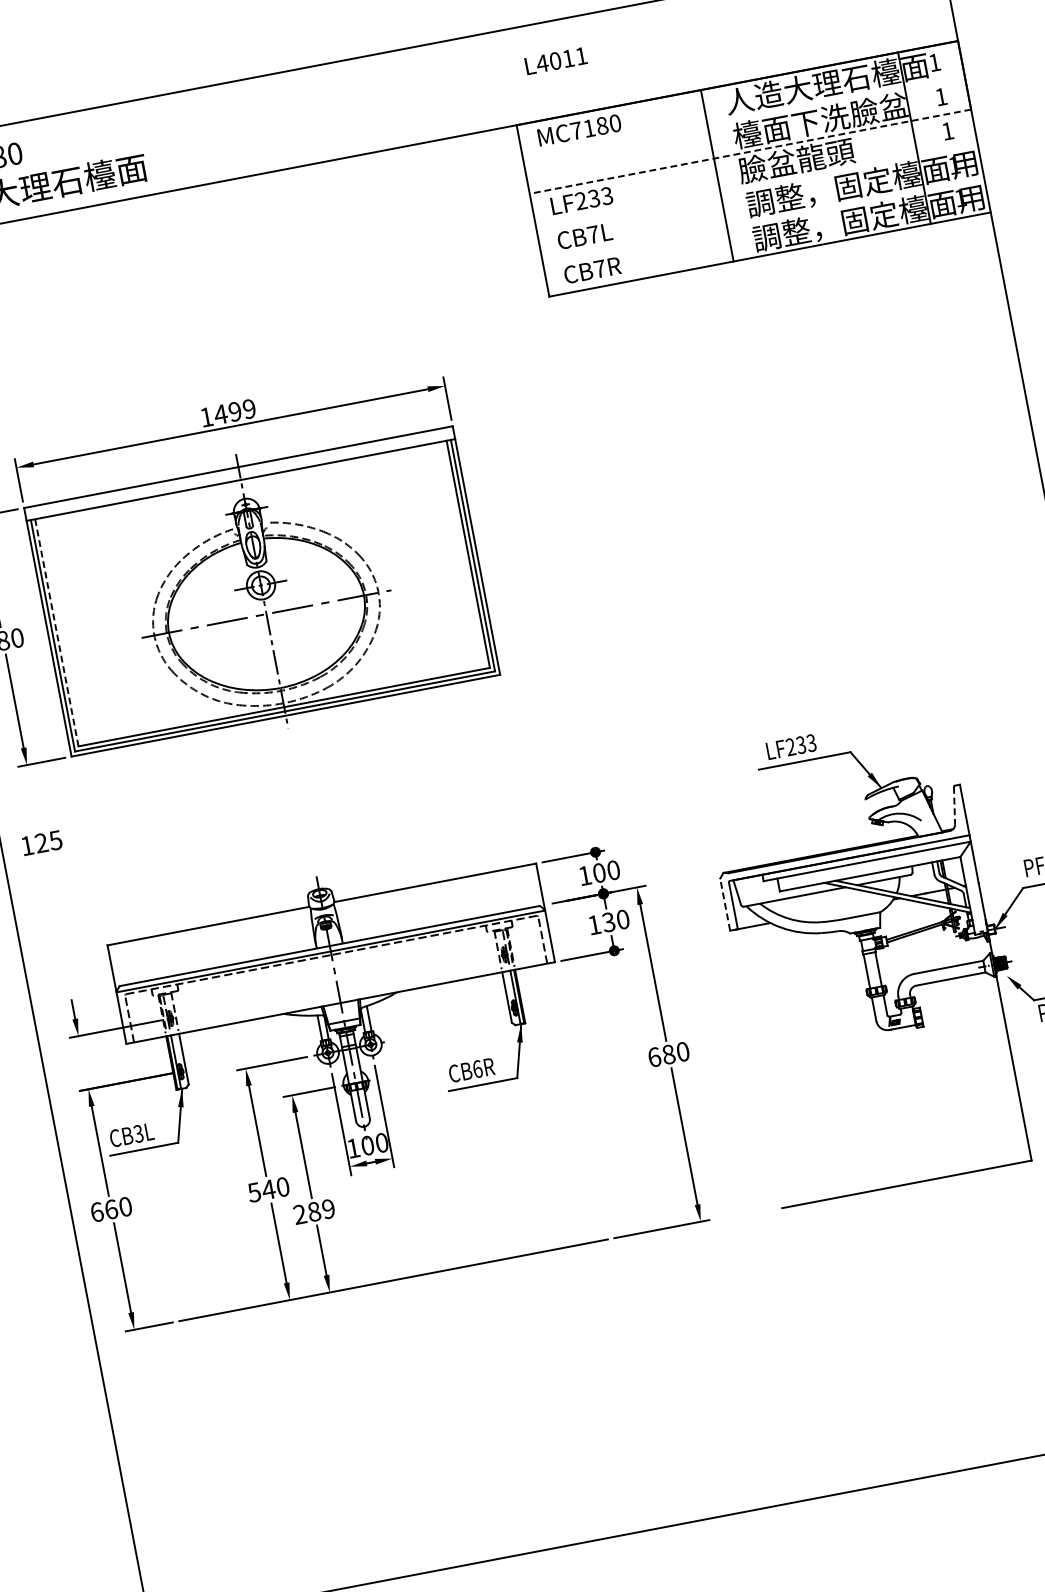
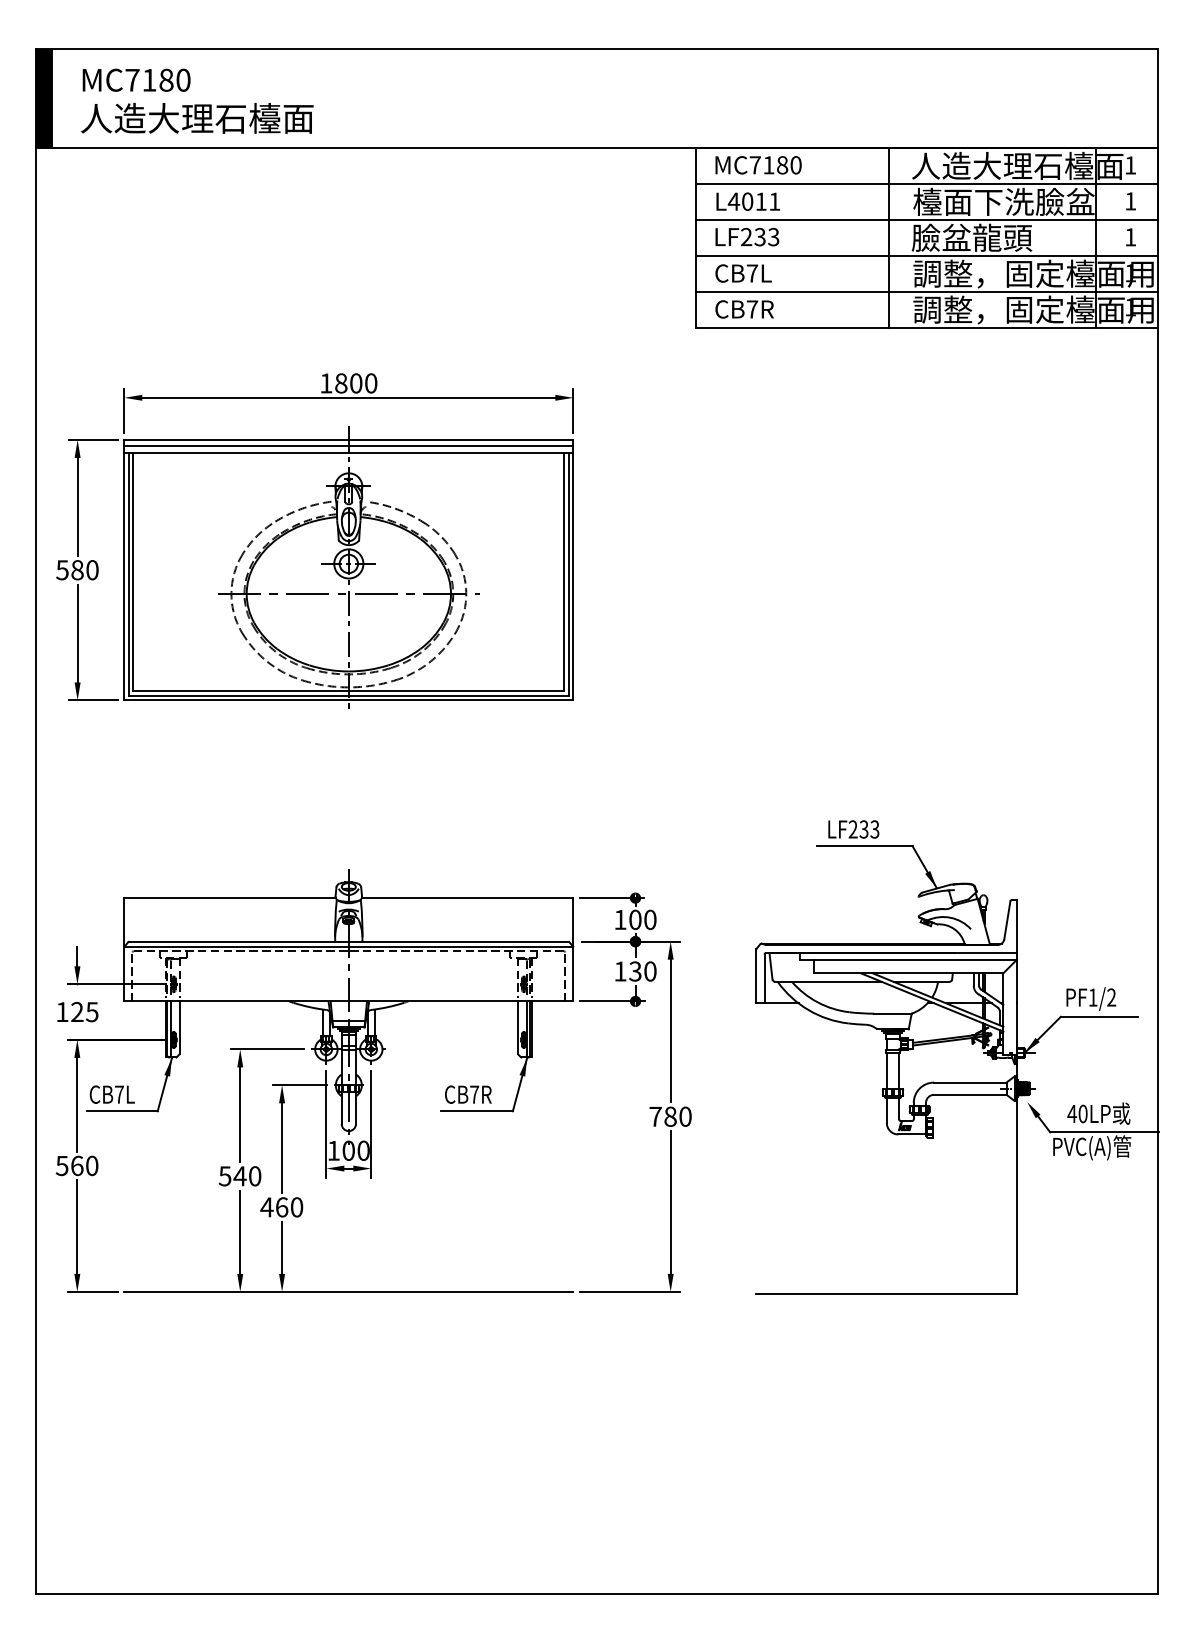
text: (555, 60) -> (747, 201), moved
line: (743, 117) -> (926, 183), added
line: (749, 151) -> (926, 219), dashed -> solid
line: (756, 185) -> (926, 255), added
line: (762, 220) -> (926, 291), added
text: (234, 411) -> (355, 383), 1499 -> 1800
line: (239, 473) -> (348, 446), added
line: (57, 632) -> (133, 572), dashed -> solid
line: (954, 805) -> (1007, 920), dashed -> solid
text: (41, 843) -> (77, 1012), moved
line: (725, 904) -> (756, 975), dashed -> solid
text: (654, 1057) -> (655, 1116), 680 -> 780
text: (477, 1069) -> (474, 1094), CB6R -> CB7R
text: (137, 1133) -> (118, 1094), CB3L -> CB7L
text: (96, 1212) -> (61, 1165), 660 -> 560
text: (313, 1212) -> (281, 1207), 289 -> 460

